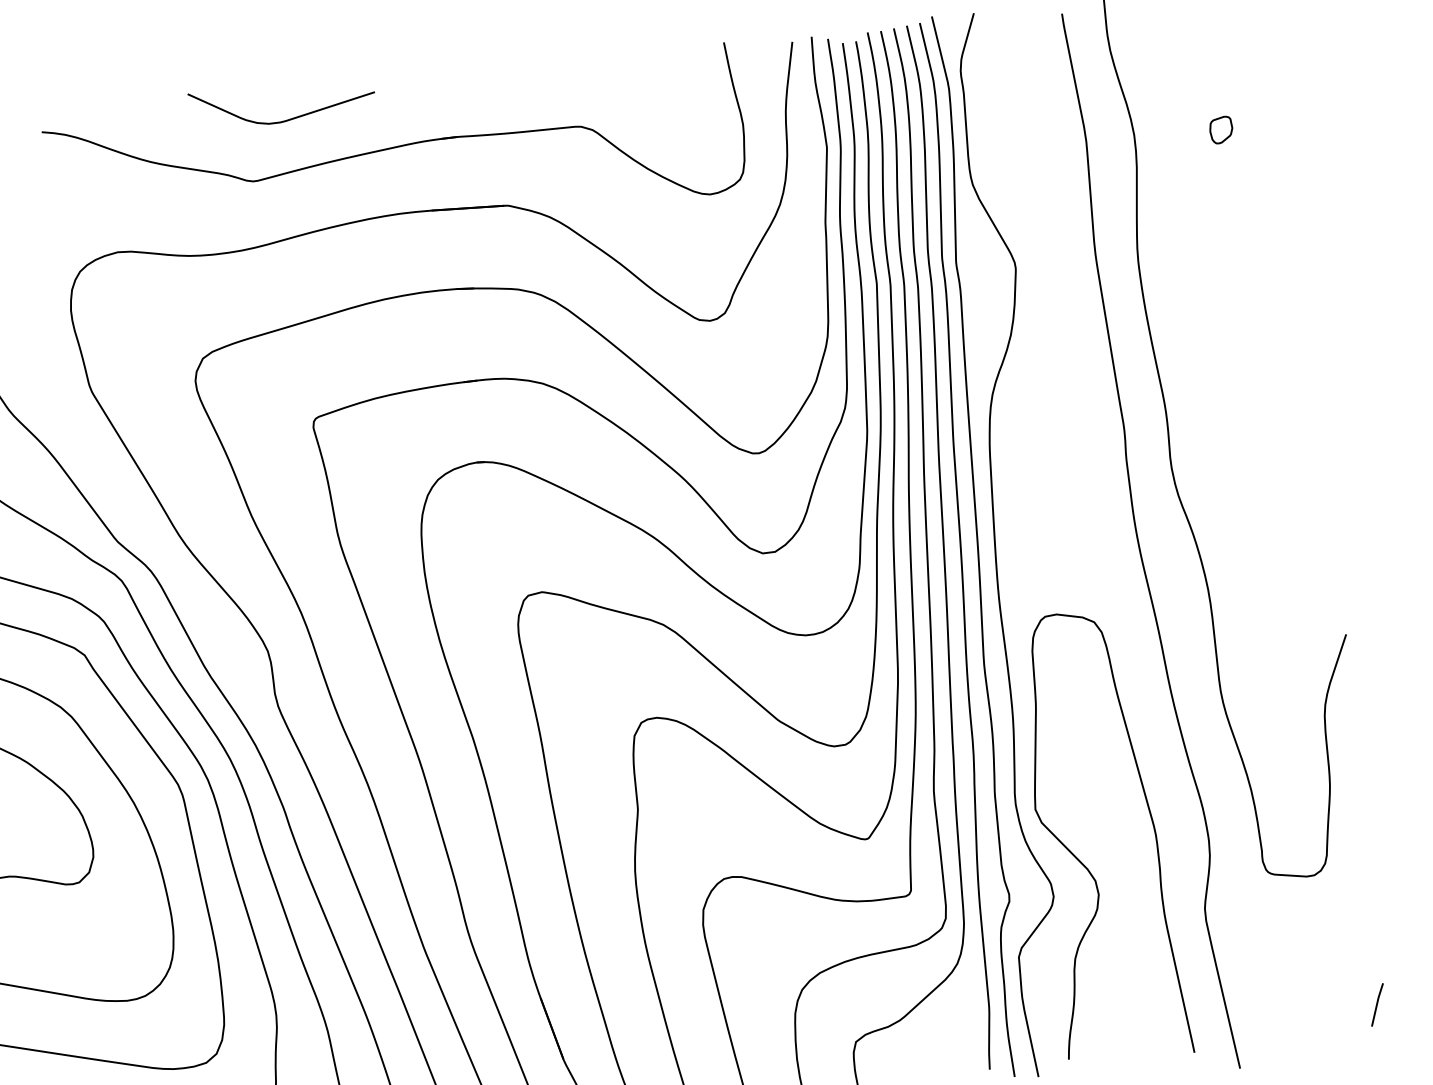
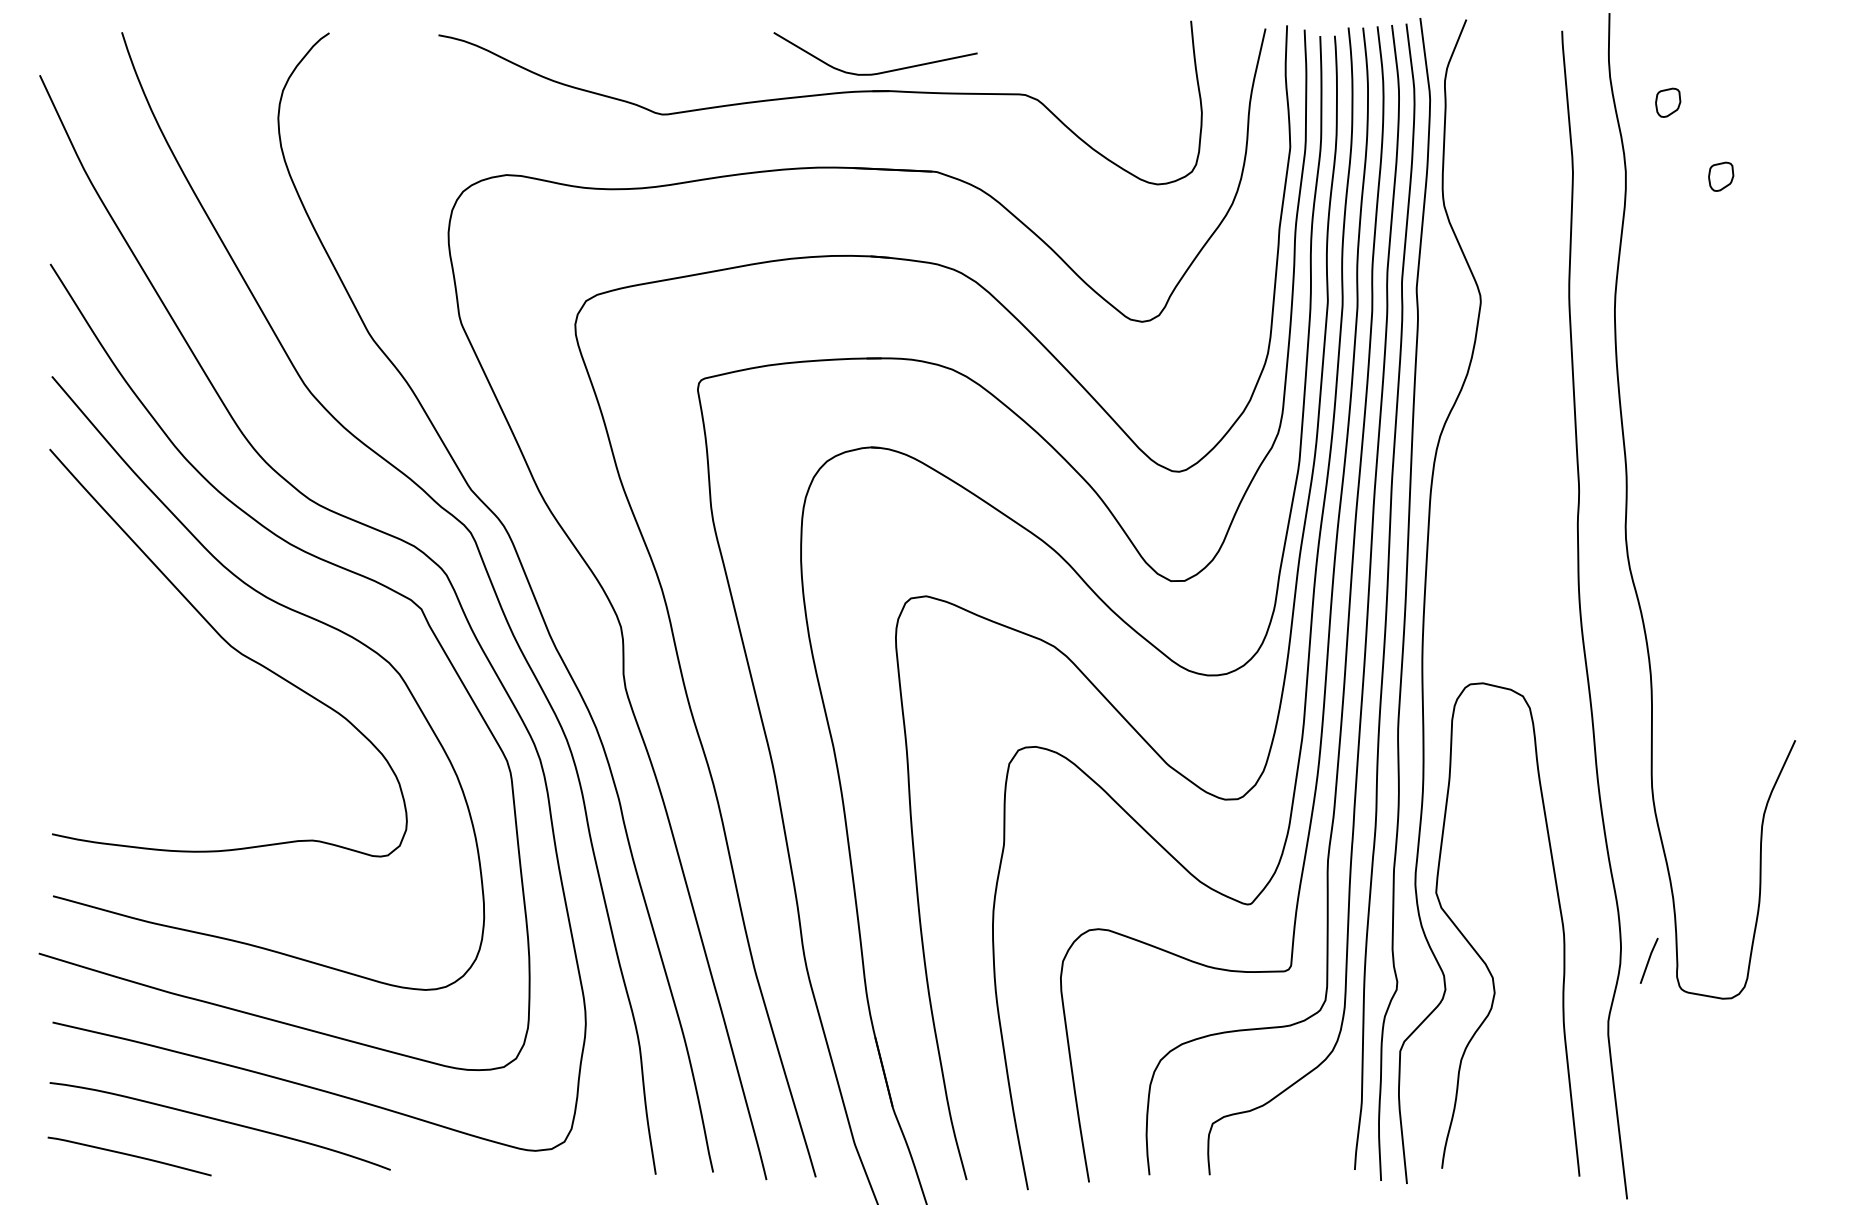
part: (1165, 67) -> (1668, 102), added
curve: (285, 119) -> (877, 72), moved
line: (1376, 1004) -> (1648, 960), moved

